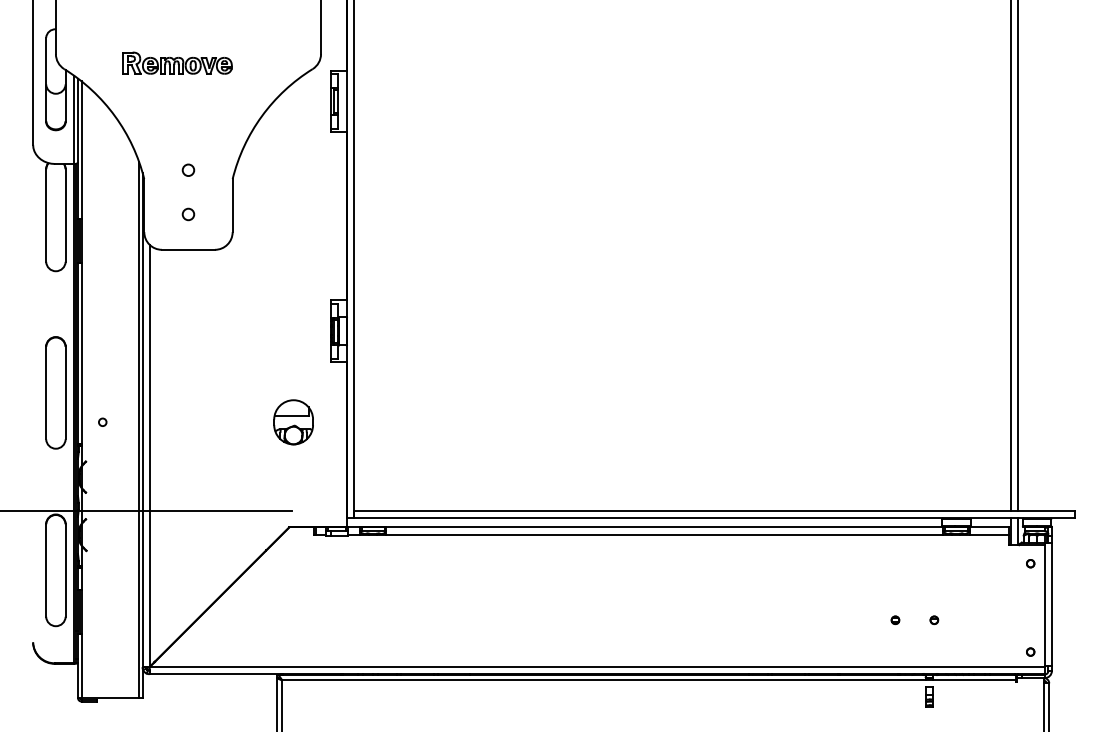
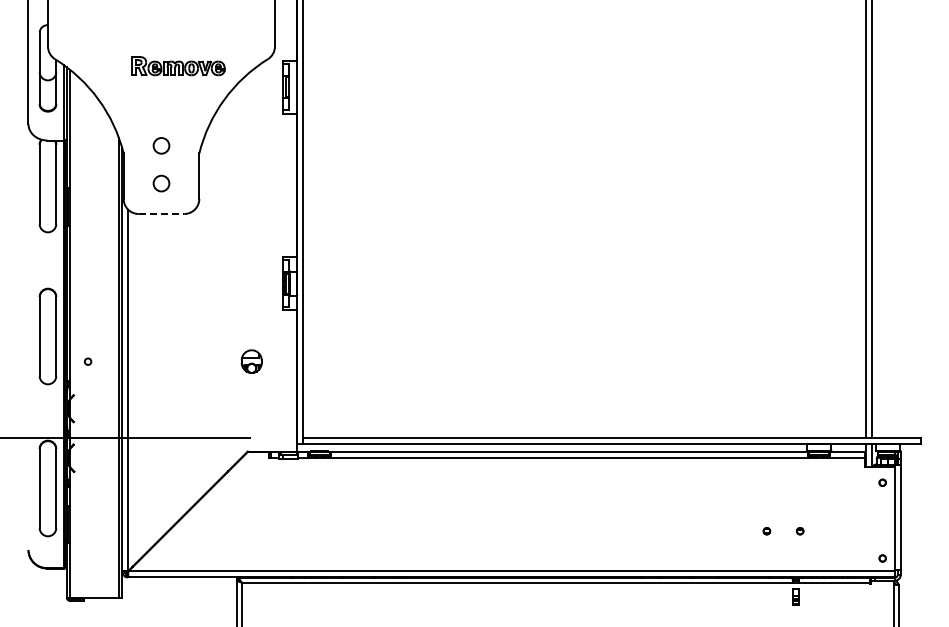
part: (177, 63) -> (178, 66), moved
circle: (188, 169) -> (161, 145), size x1.6
circle: (188, 214) -> (161, 183), size x1.6
line: (188, 250) -> (161, 214), solid -> dashed
part: (293, 422) -> (251, 361), size x0.6

